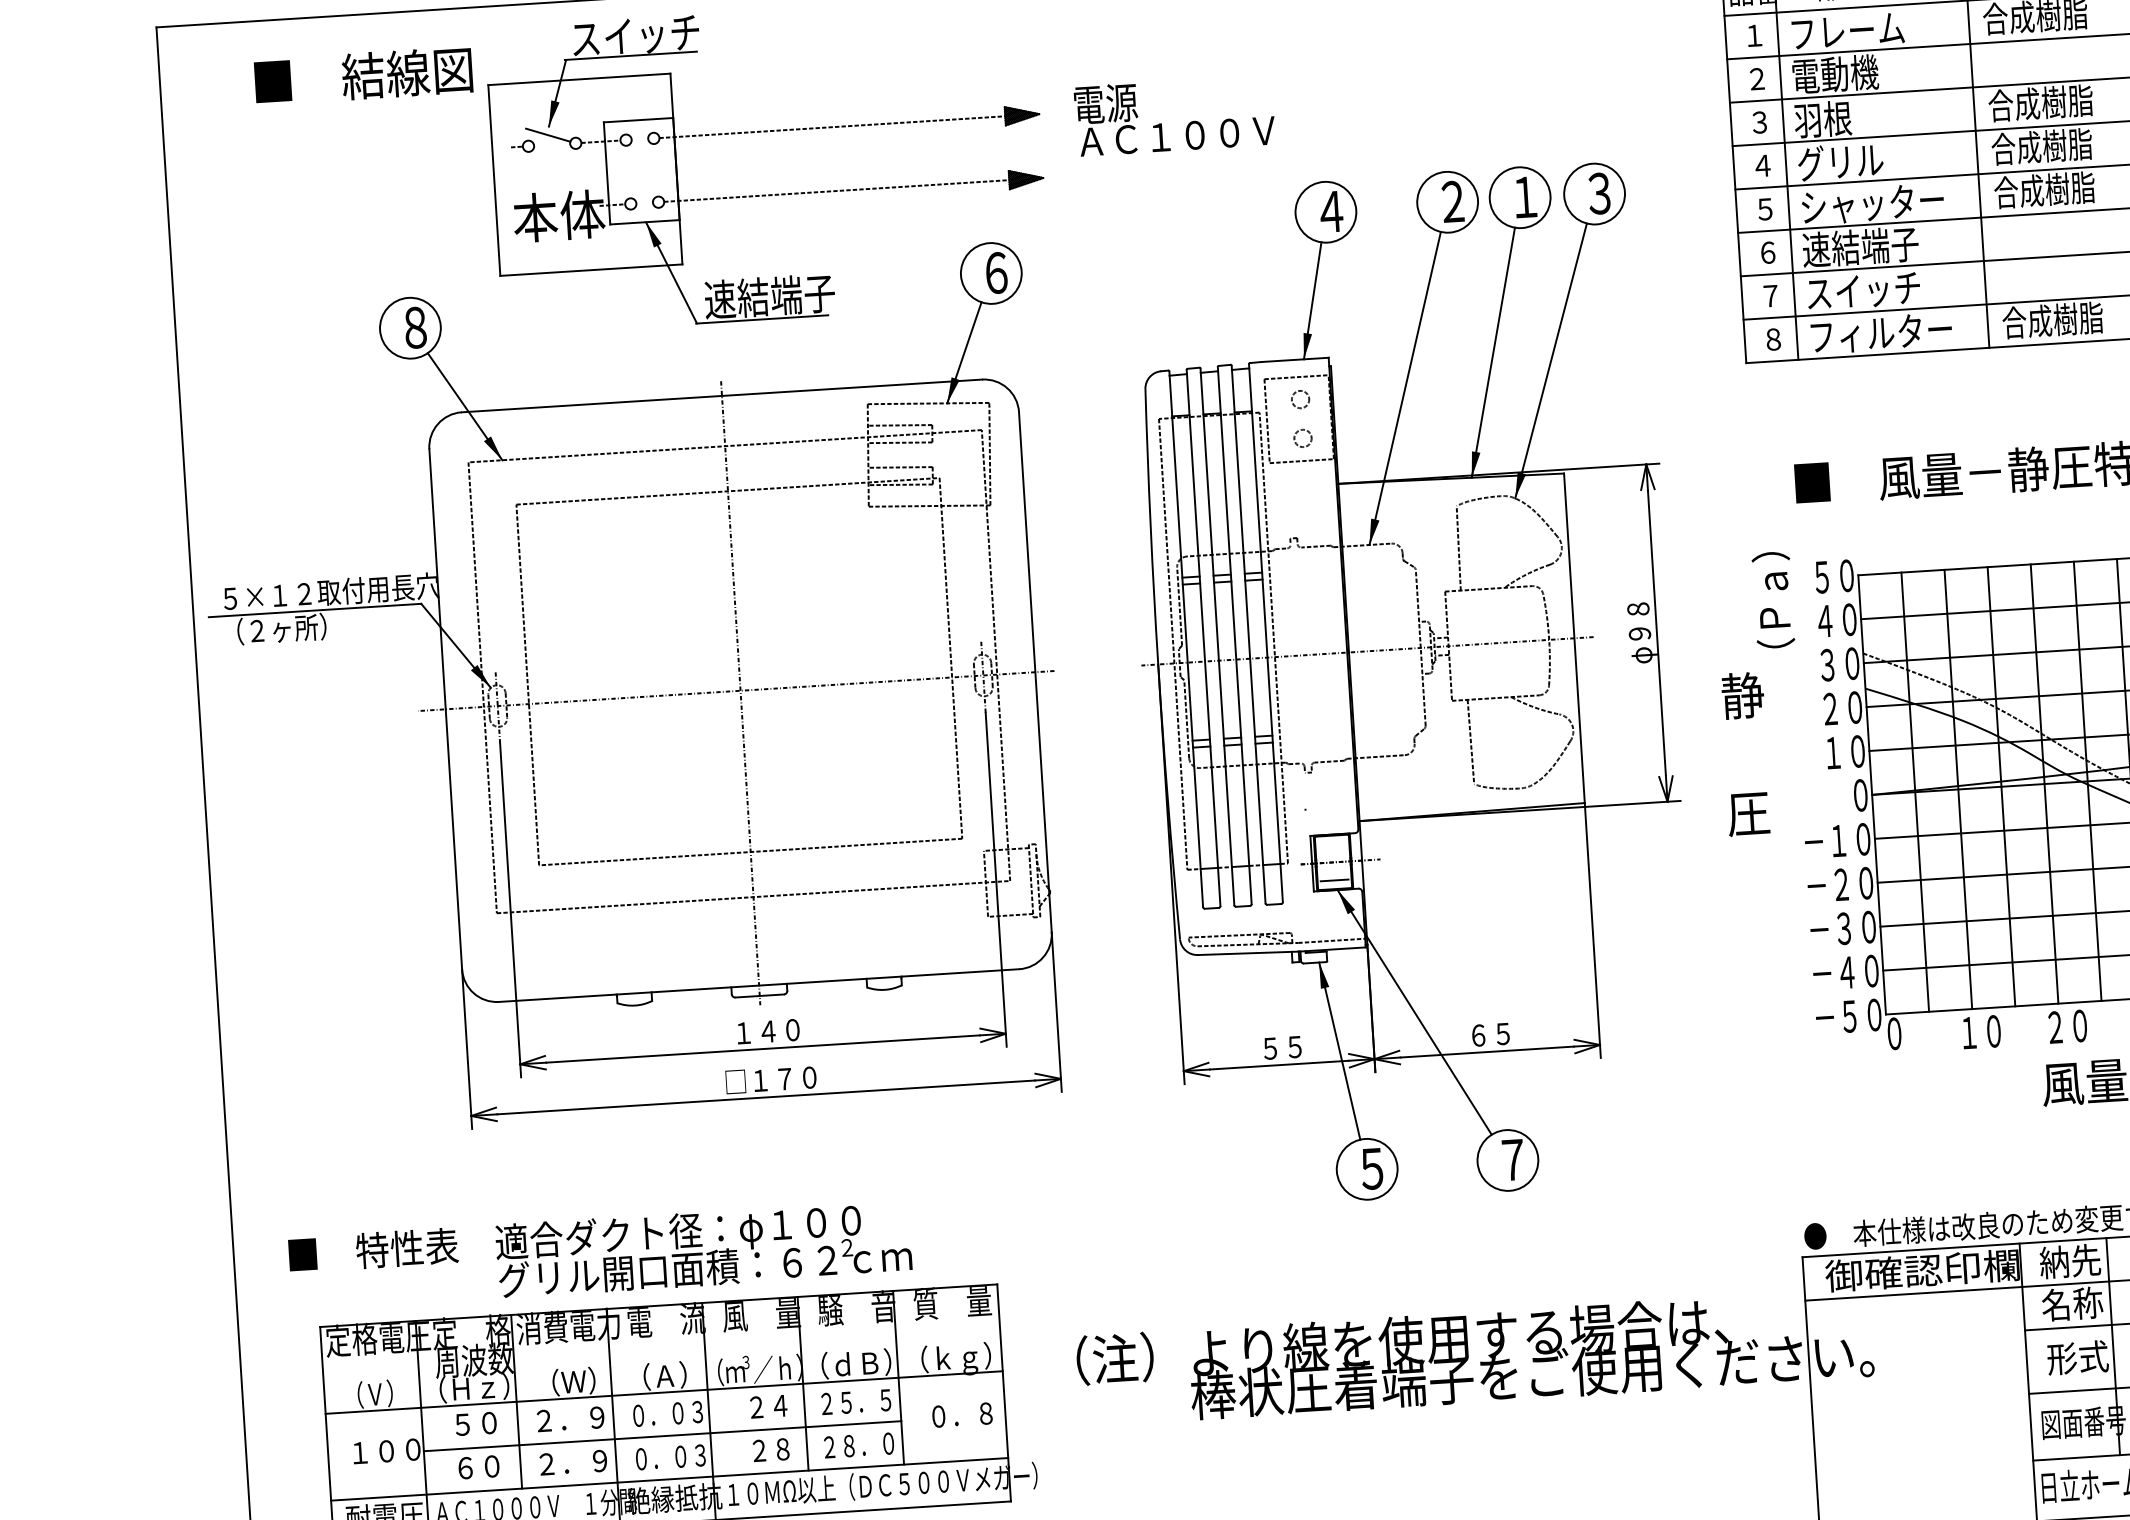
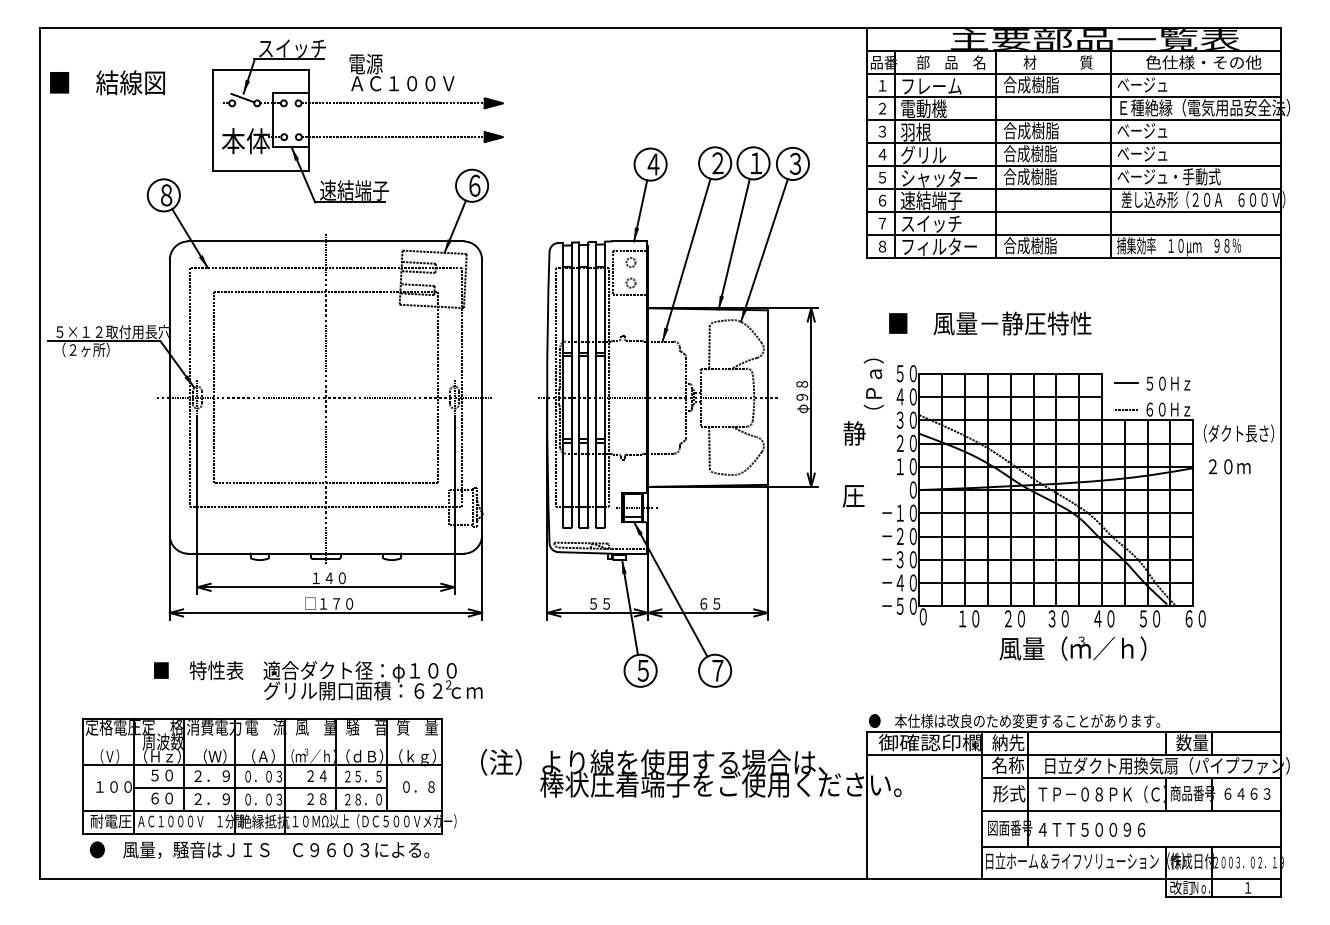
text: (363, 75) -> (107, 82), moved
text: (1173, 115) -> (401, 72), moved
text: (600, 1254) -> (318, 680), moved

